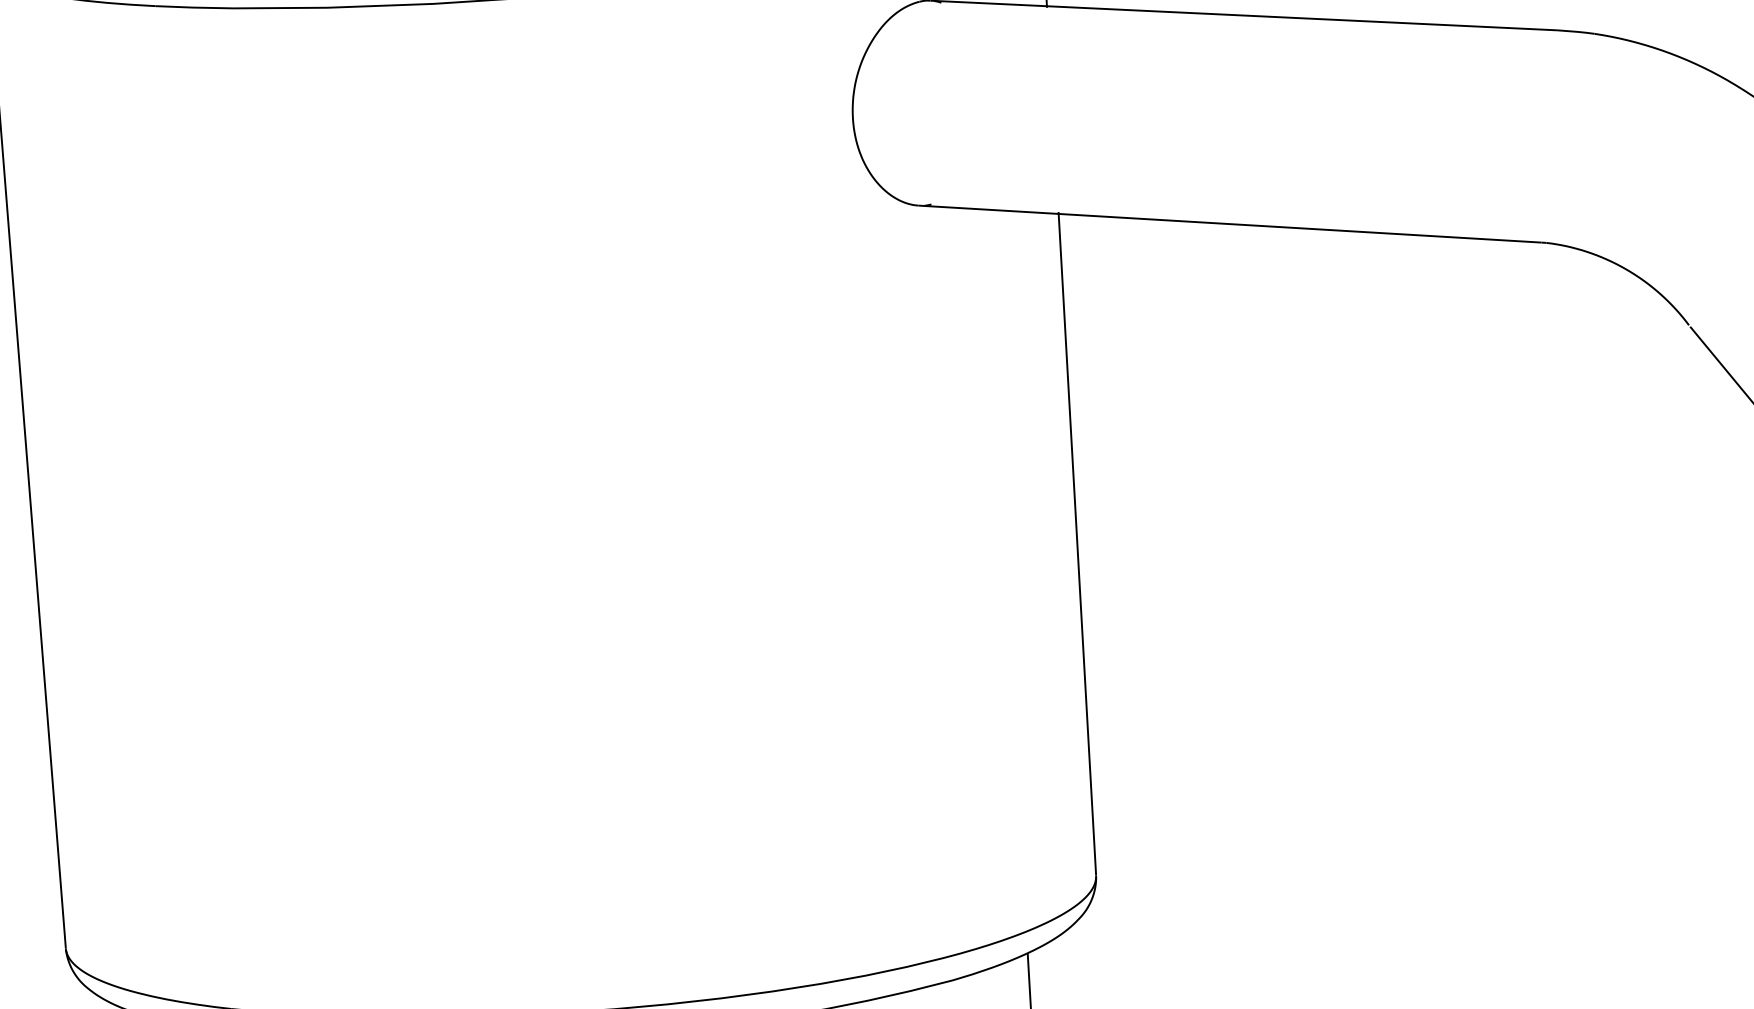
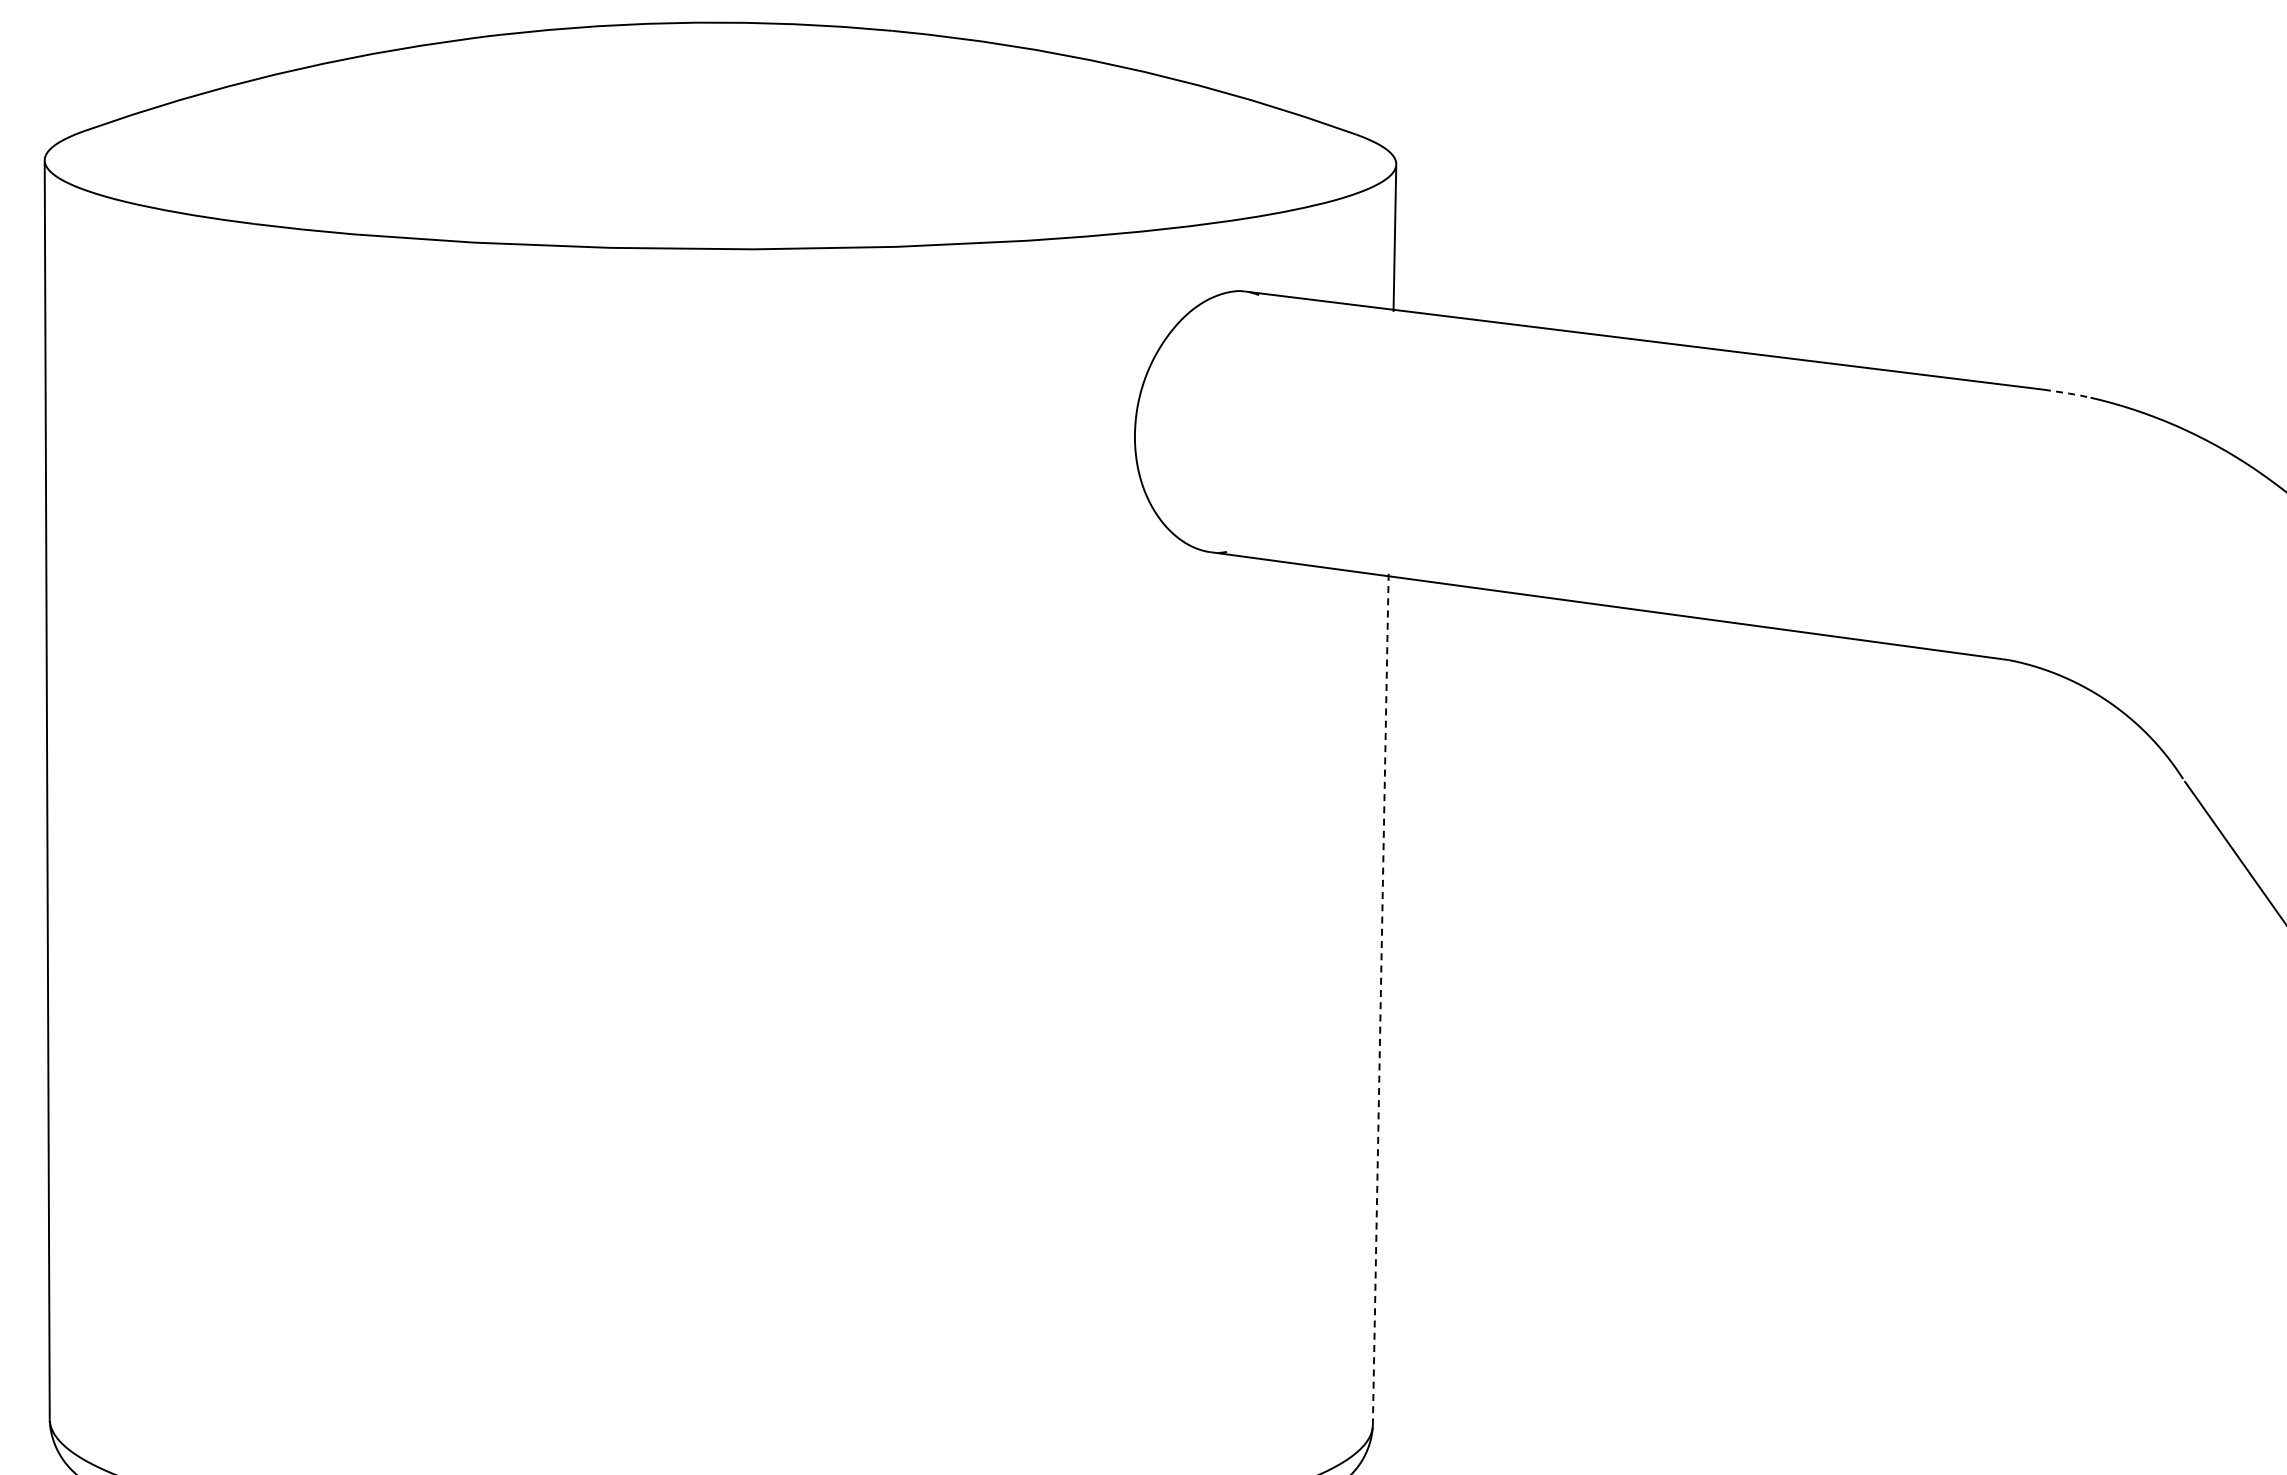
line: (1577, 31) -> (2069, 393), solid -> dashed
line: (1077, 543) -> (1380, 999), solid -> dashed

